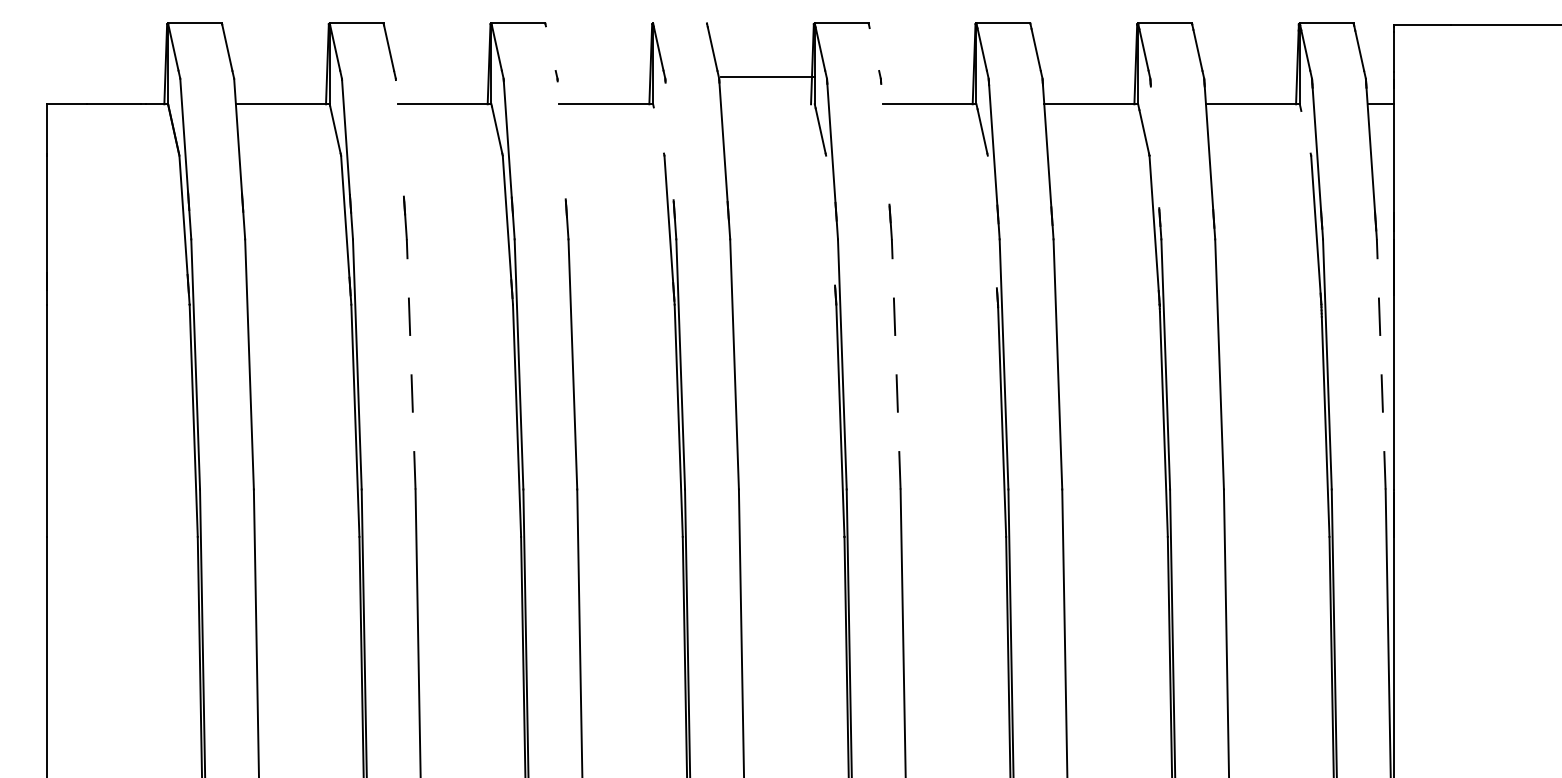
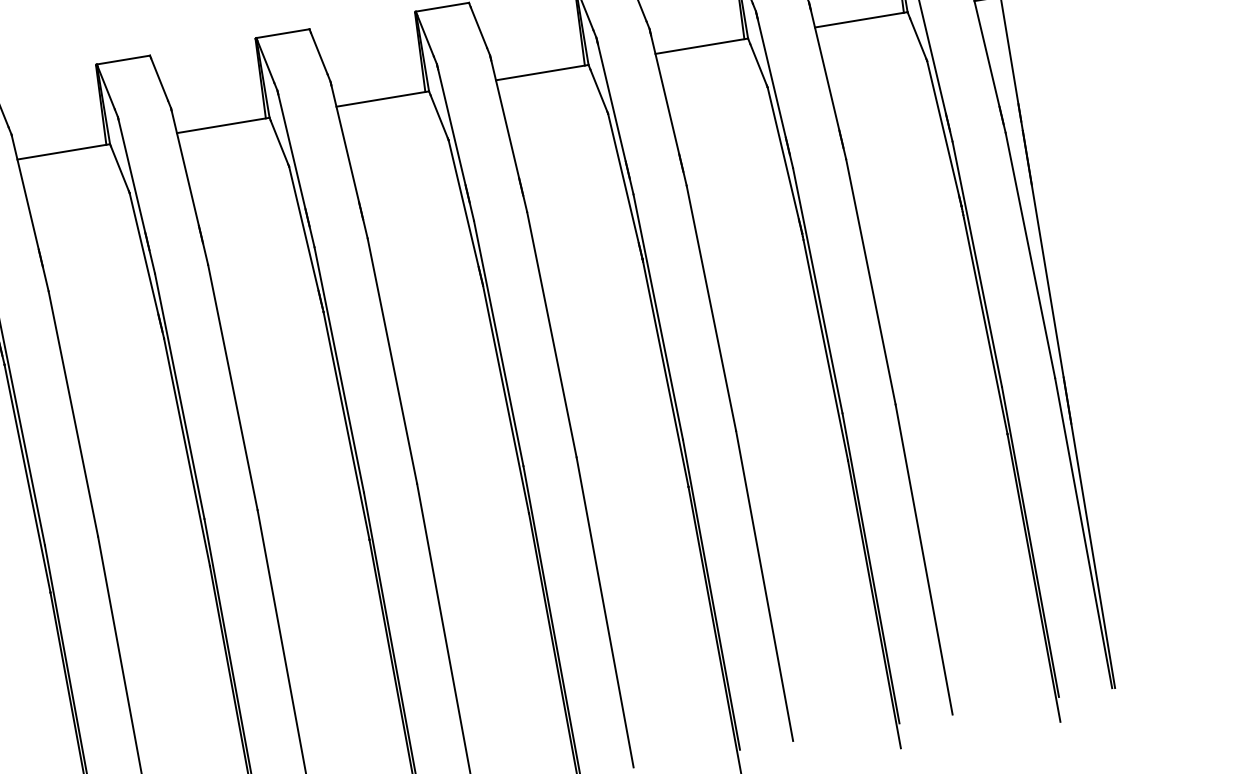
line: (680, 23) -> (283, 33), added
line: (550, 48) -> (159, 79), added
line: (874, 49) -> (479, 27), added
line: (767, 77) -> (382, 99), moved
line: (658, 130) -> (279, 142), added
line: (1305, 131) -> (917, 38), added
line: (399, 138) -> (24, 192), added
line: (561, 140) -> (185, 168), added
line: (669, 141) -> (291, 151), added
line: (885, 143) -> (505, 118), added
line: (1154, 147) -> (771, 78), added
line: (830, 220) -> (463, 203), added
line: (991, 221) -> (622, 178), added
line: (411, 363) -> (73, 412), dashed -> solid
line: (896, 363) -> (552, 333), dashed -> solid
line: (1381, 363) -> (1030, 254), dashed -> solid

